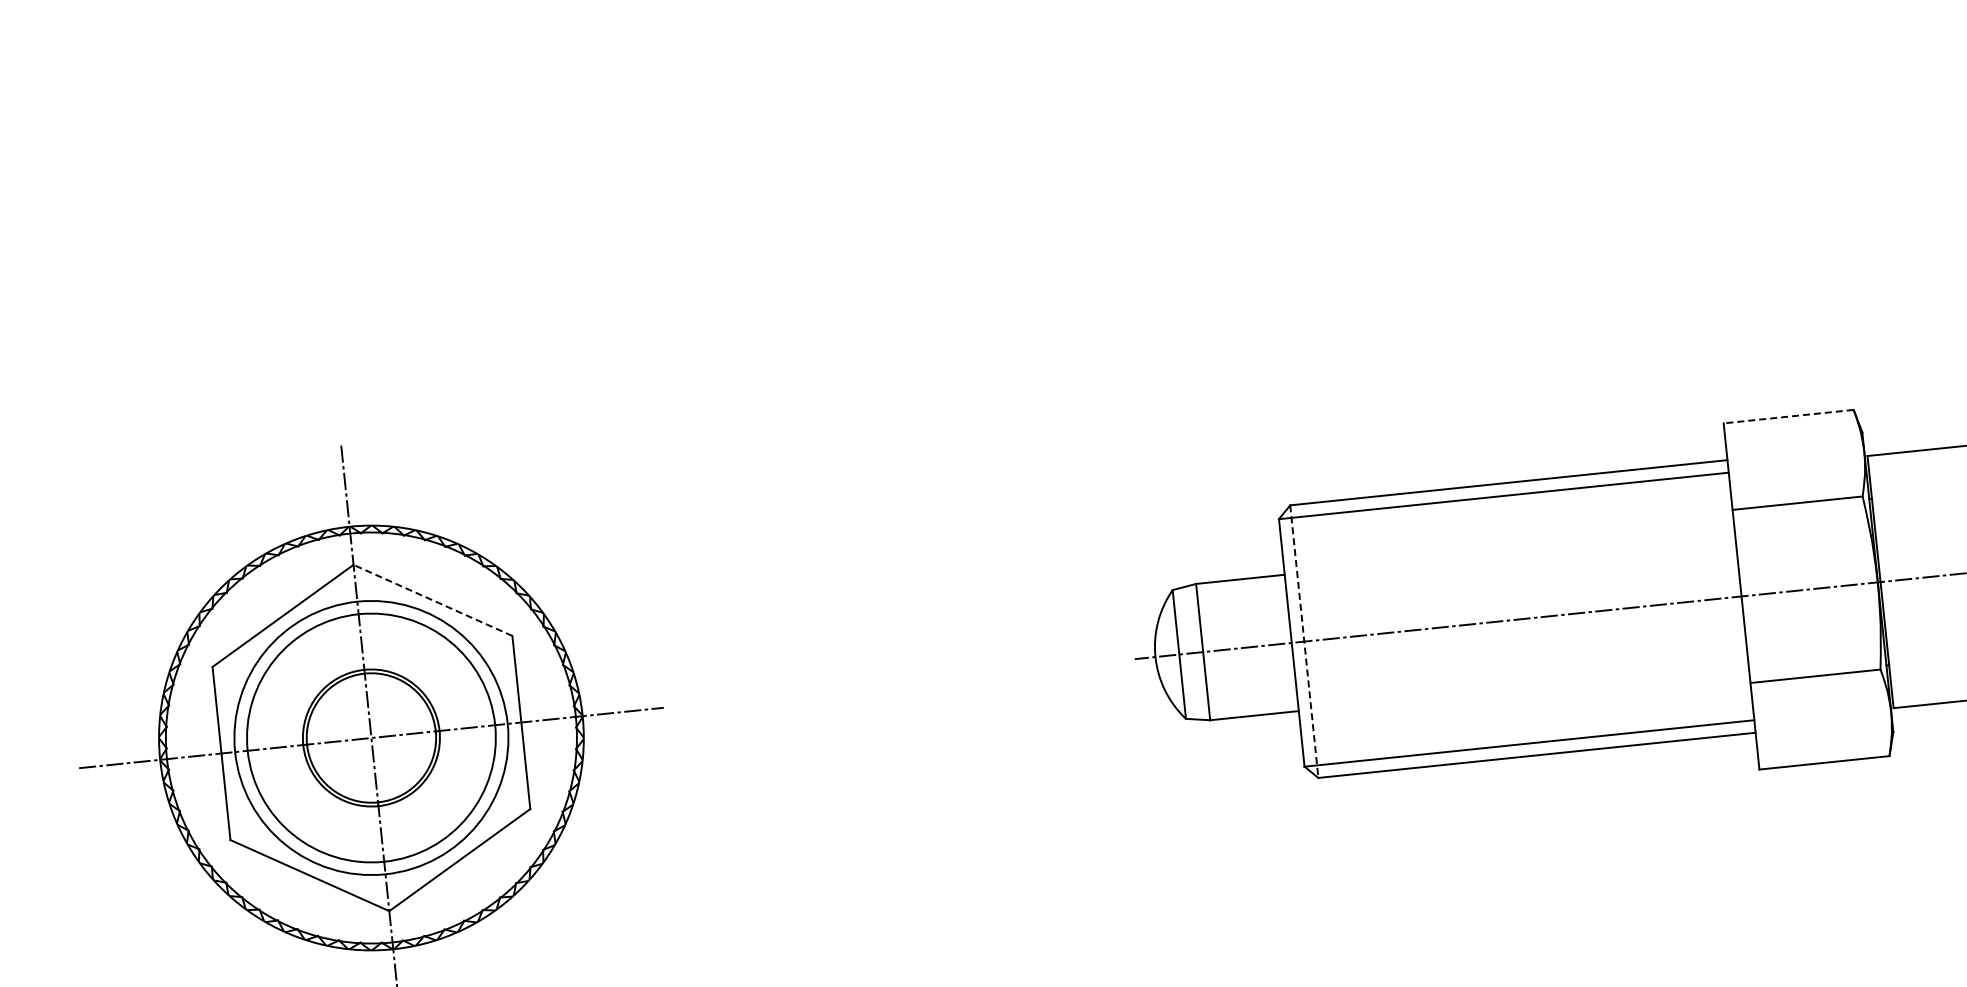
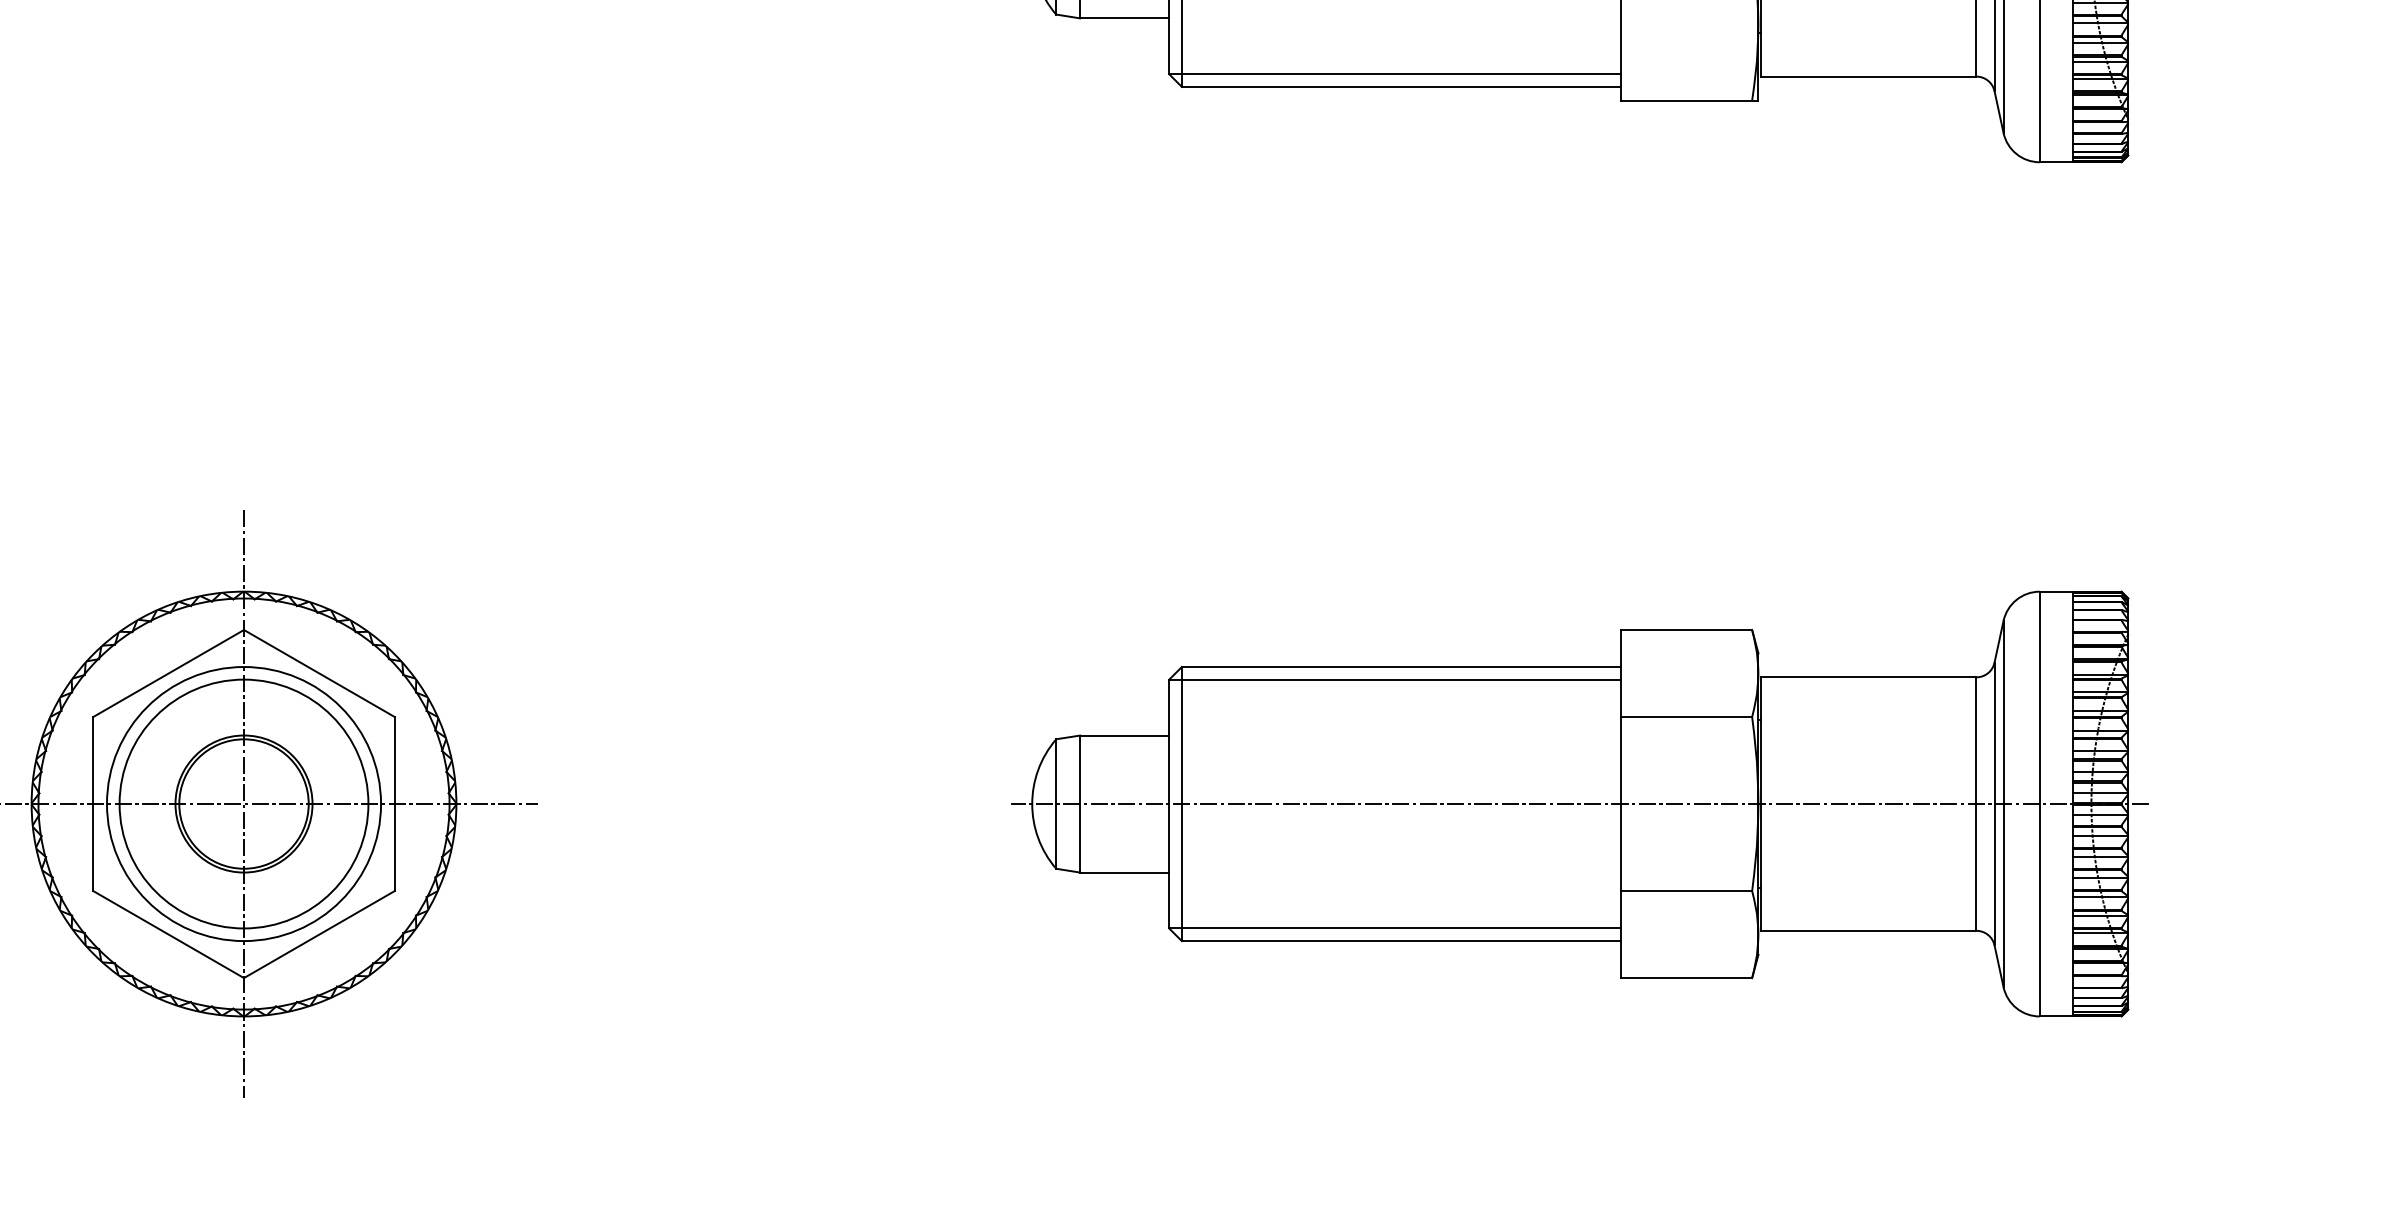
line: (1788, 417) -> (1686, 630), dashed -> solid
line: (432, 600) -> (318, 673), dashed -> solid
line: (1304, 642) -> (1181, 804), dashed -> solid

